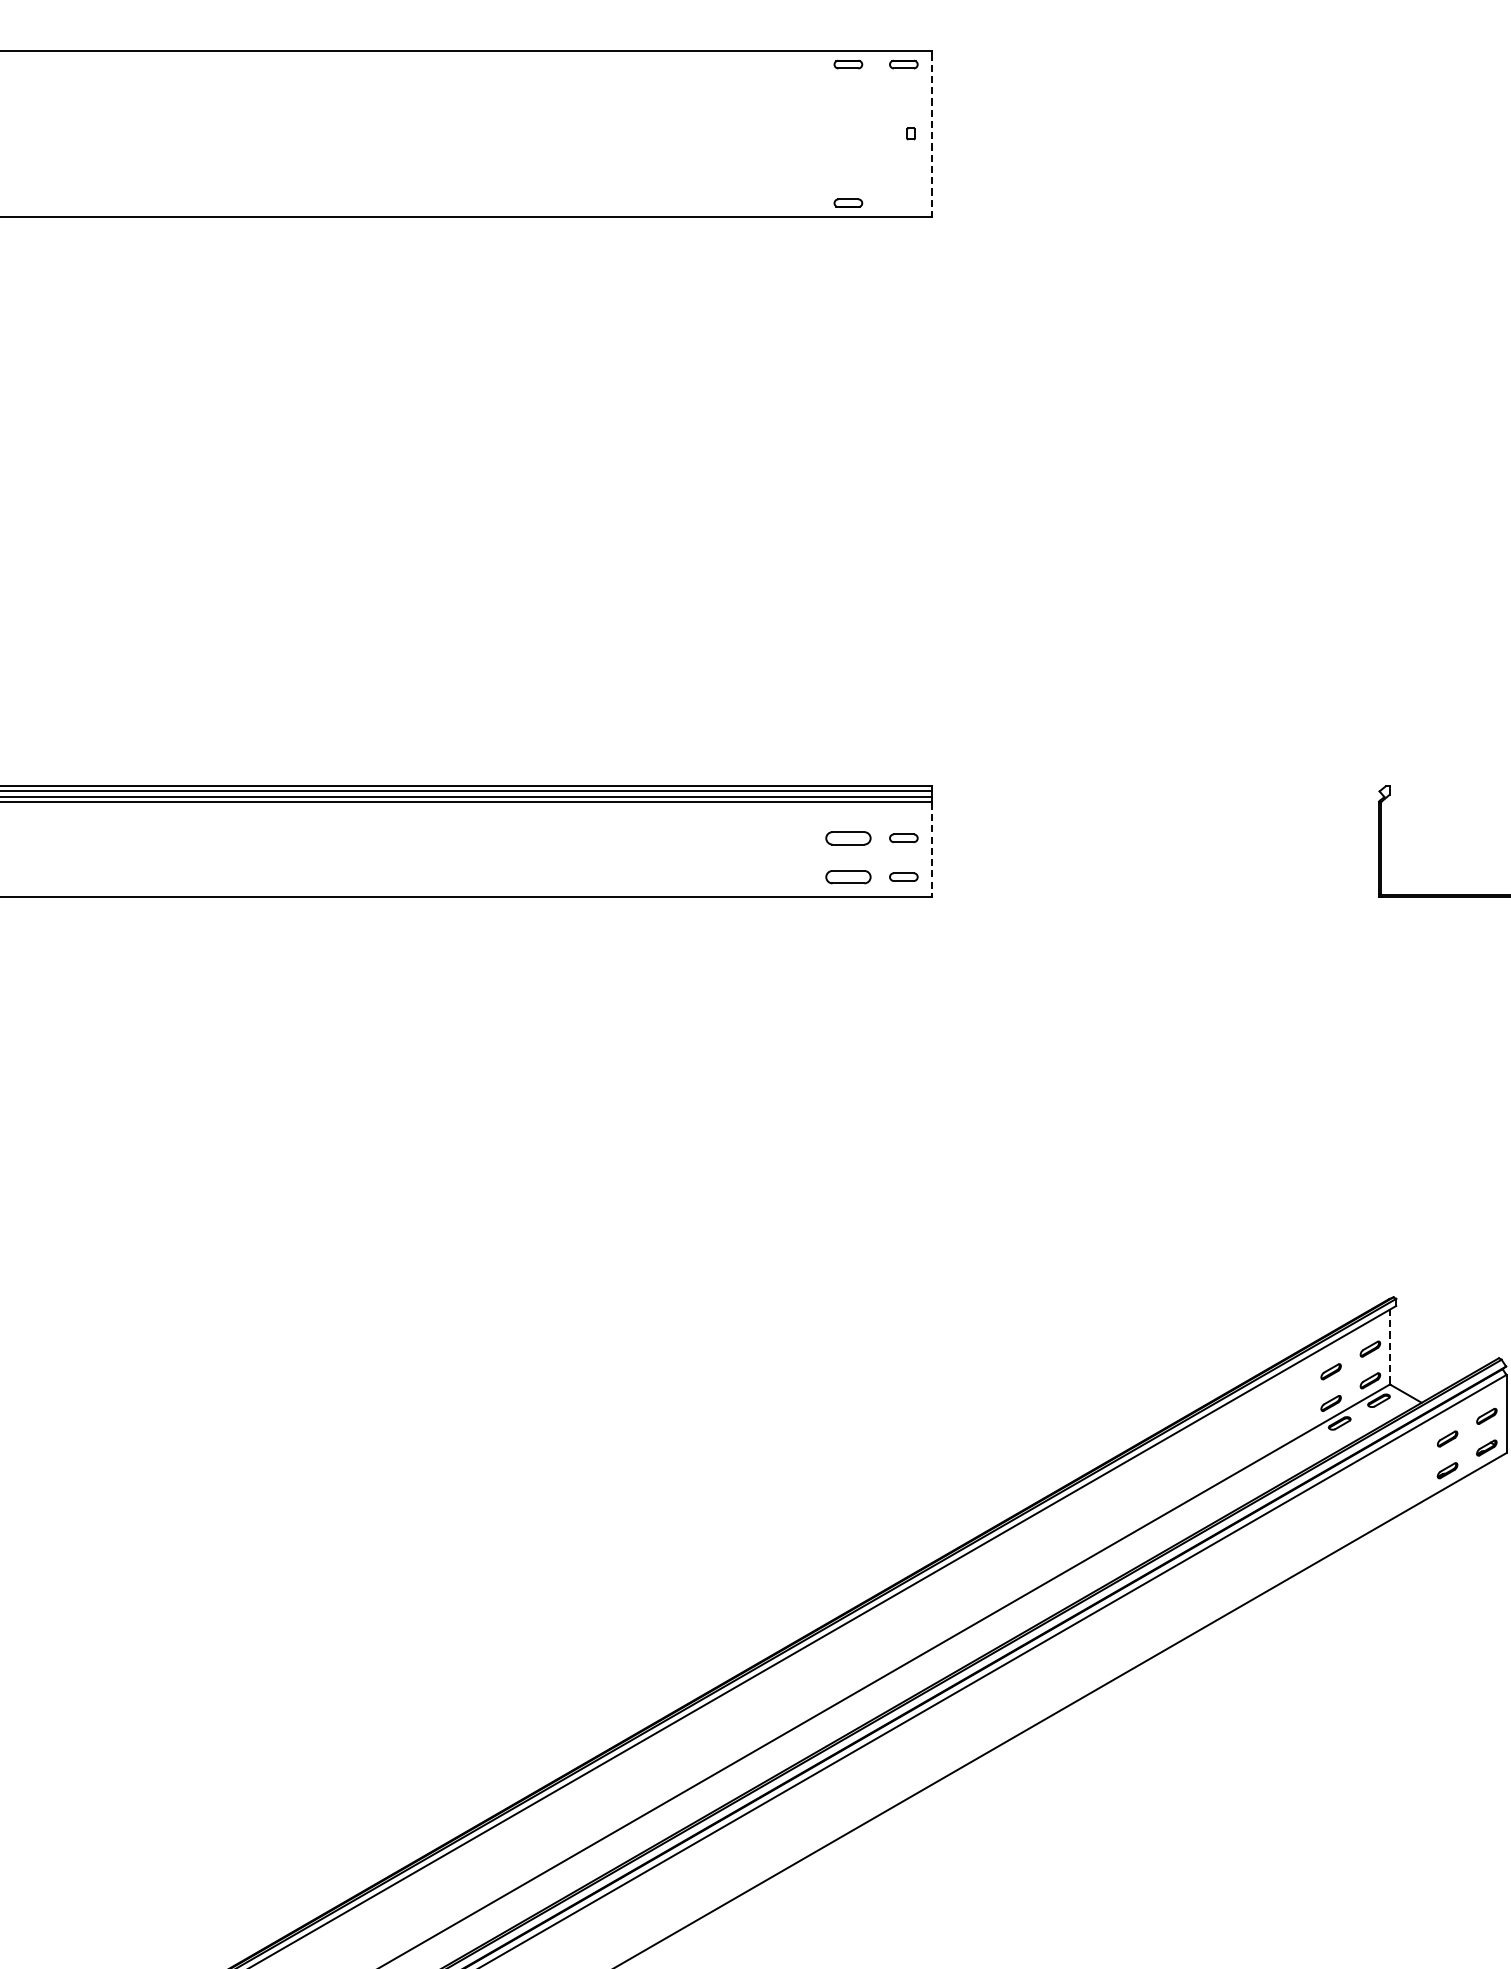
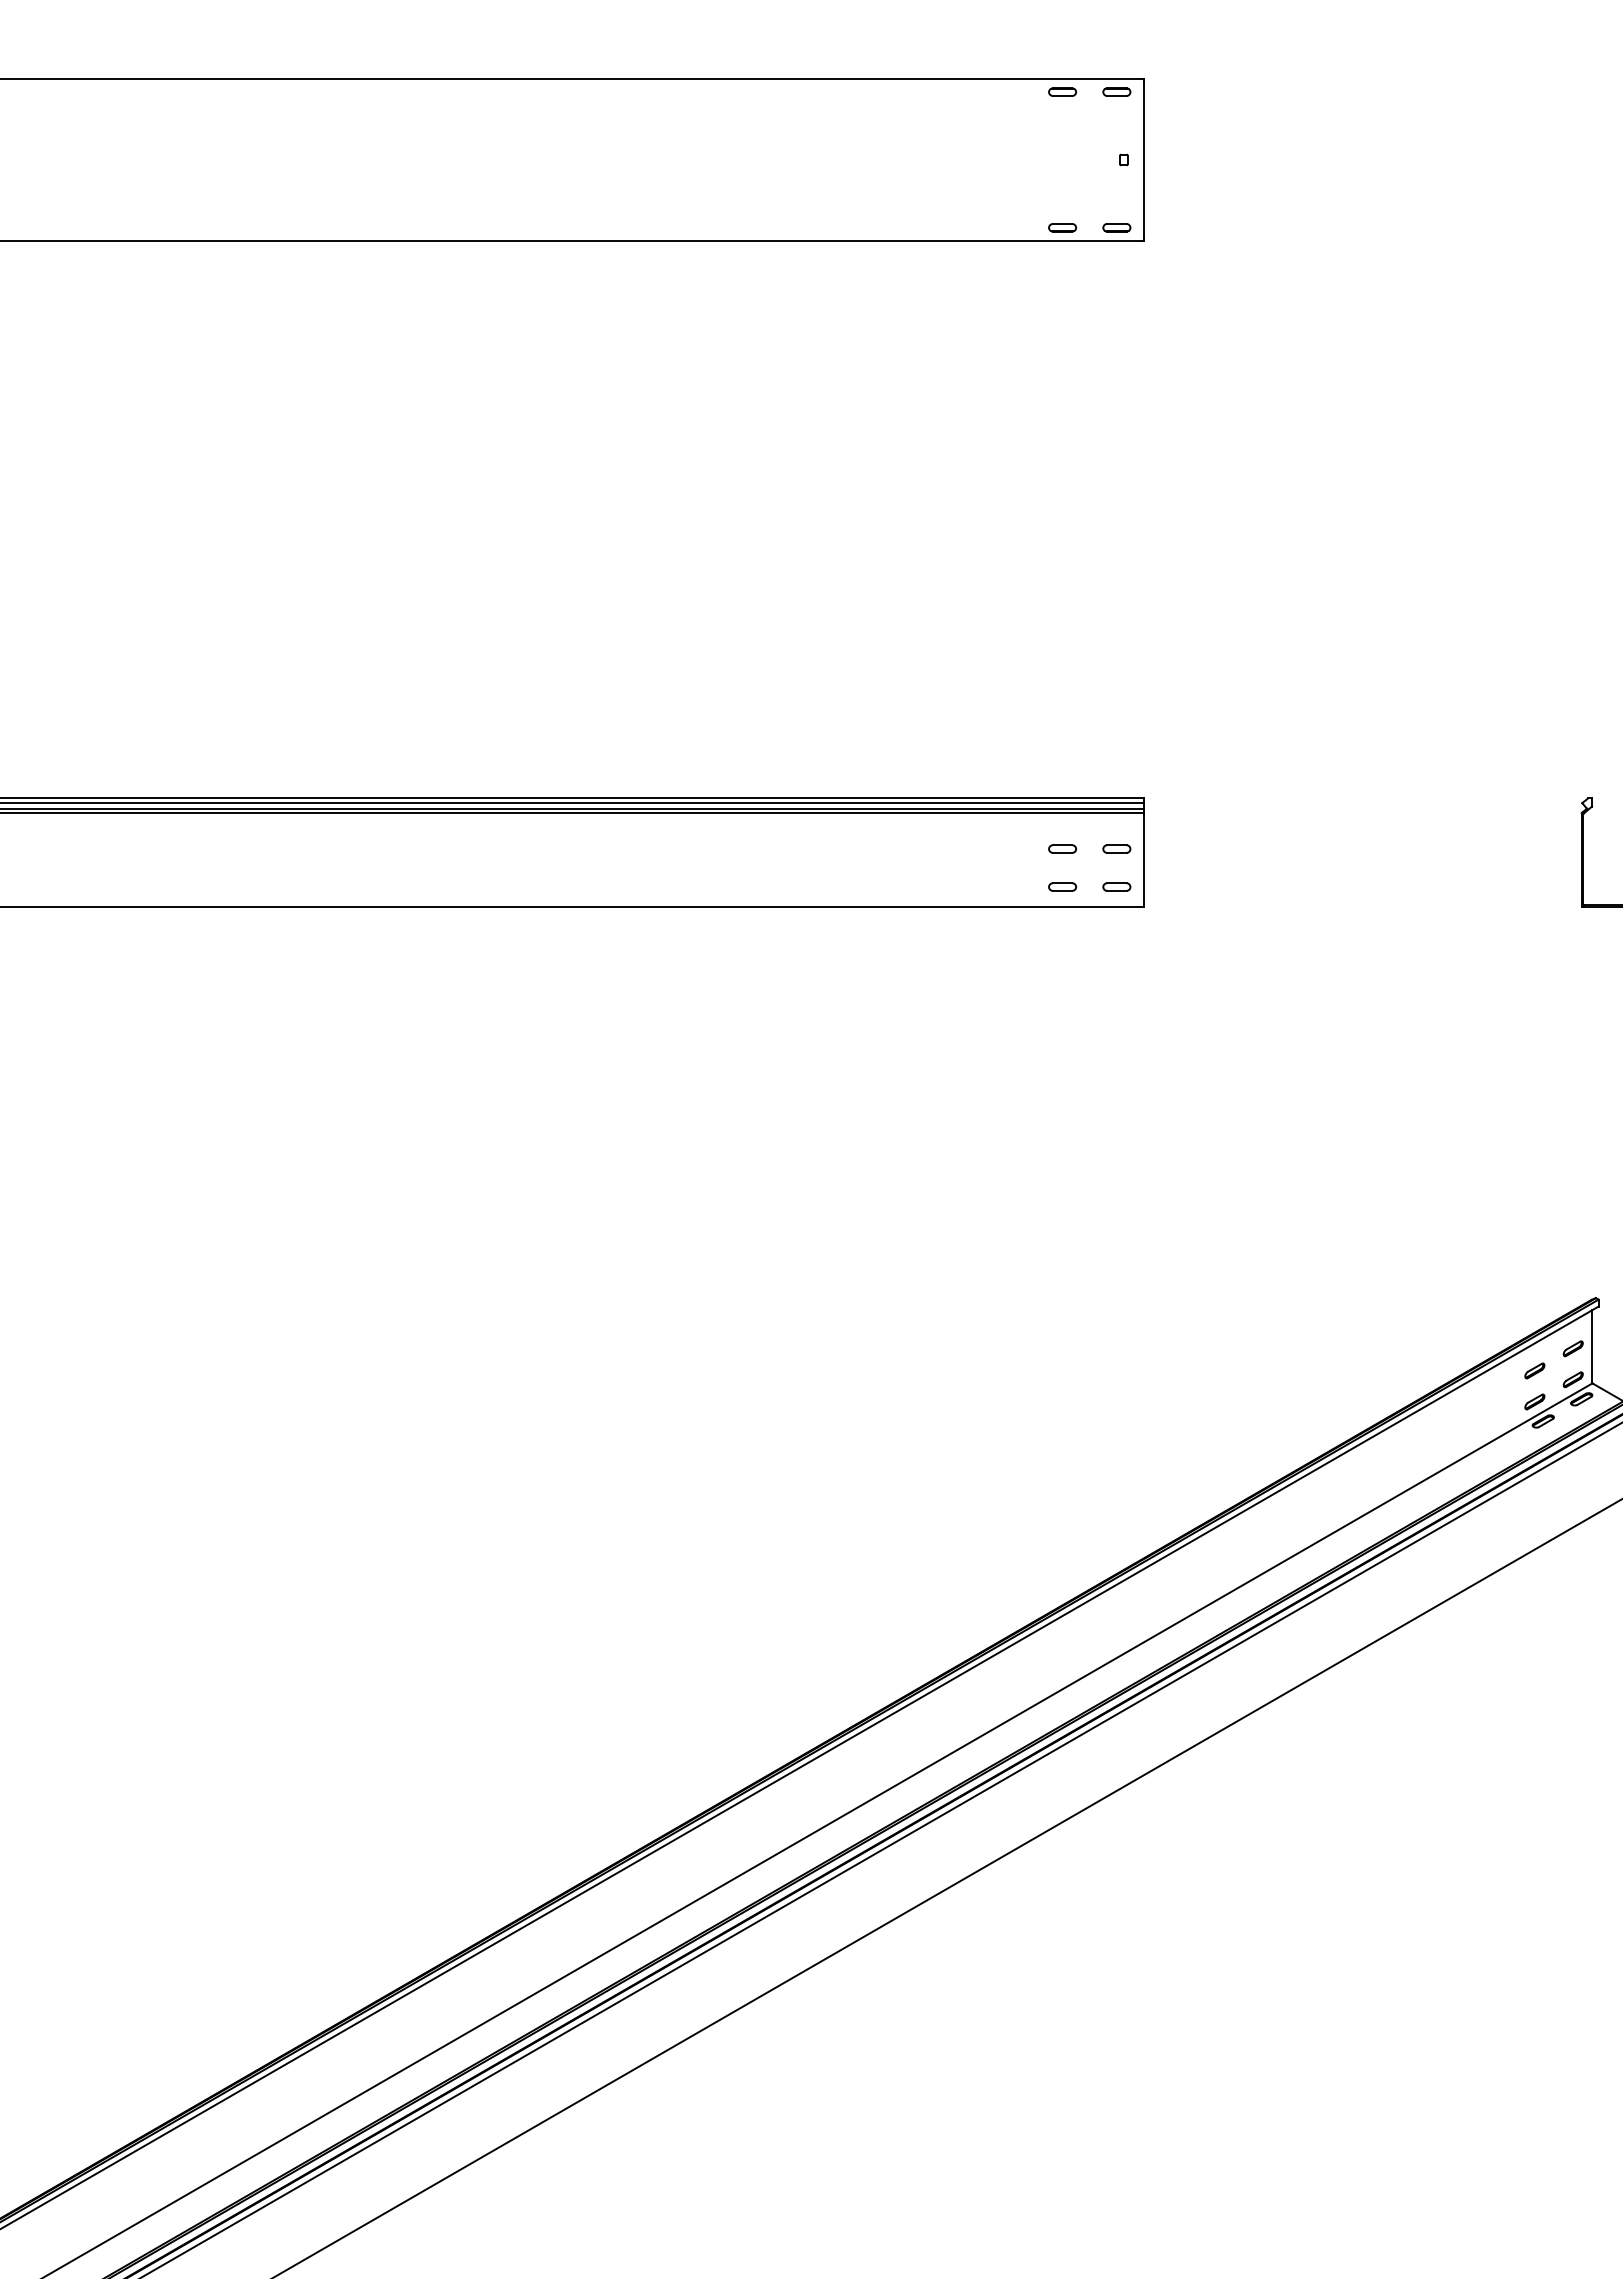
line: (931, 133) -> (1143, 159), dashed -> solid
part: (903, 202) -> (1116, 227), added
part: (848, 837) -> (1062, 848), size x0.62
line: (931, 848) -> (1143, 859), dashed -> solid
part: (848, 876) -> (1062, 886), size x0.62
line: (1390, 1345) -> (1592, 1345), dashed -> solid

